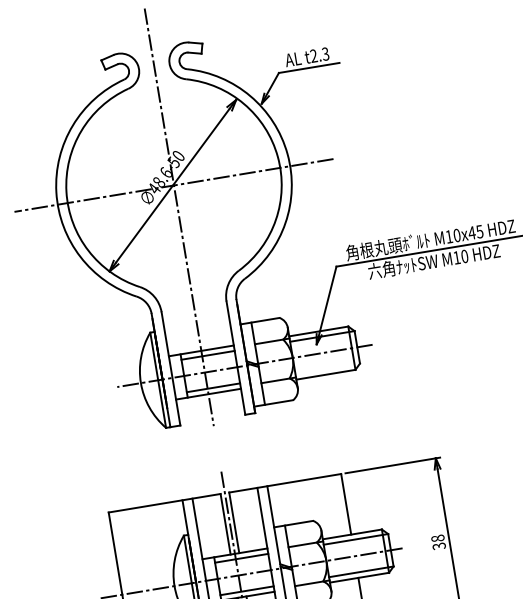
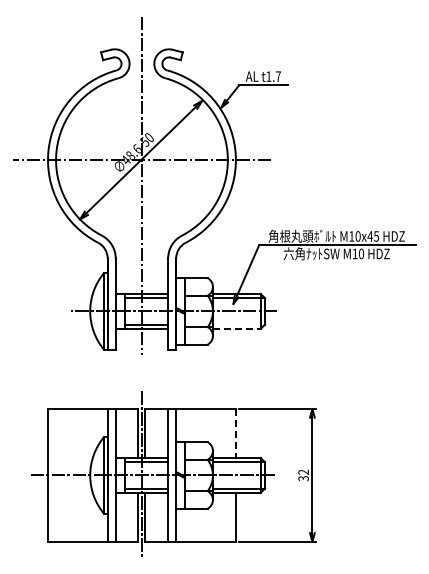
text: (319, 54) -> (273, 76), t2.3 -> t1.7
line: (325, 374) -> (236, 328), solid -> dashed
line: (345, 504) -> (235, 433), solid -> dashed
text: (437, 537) -> (303, 471), 38 -> 32

